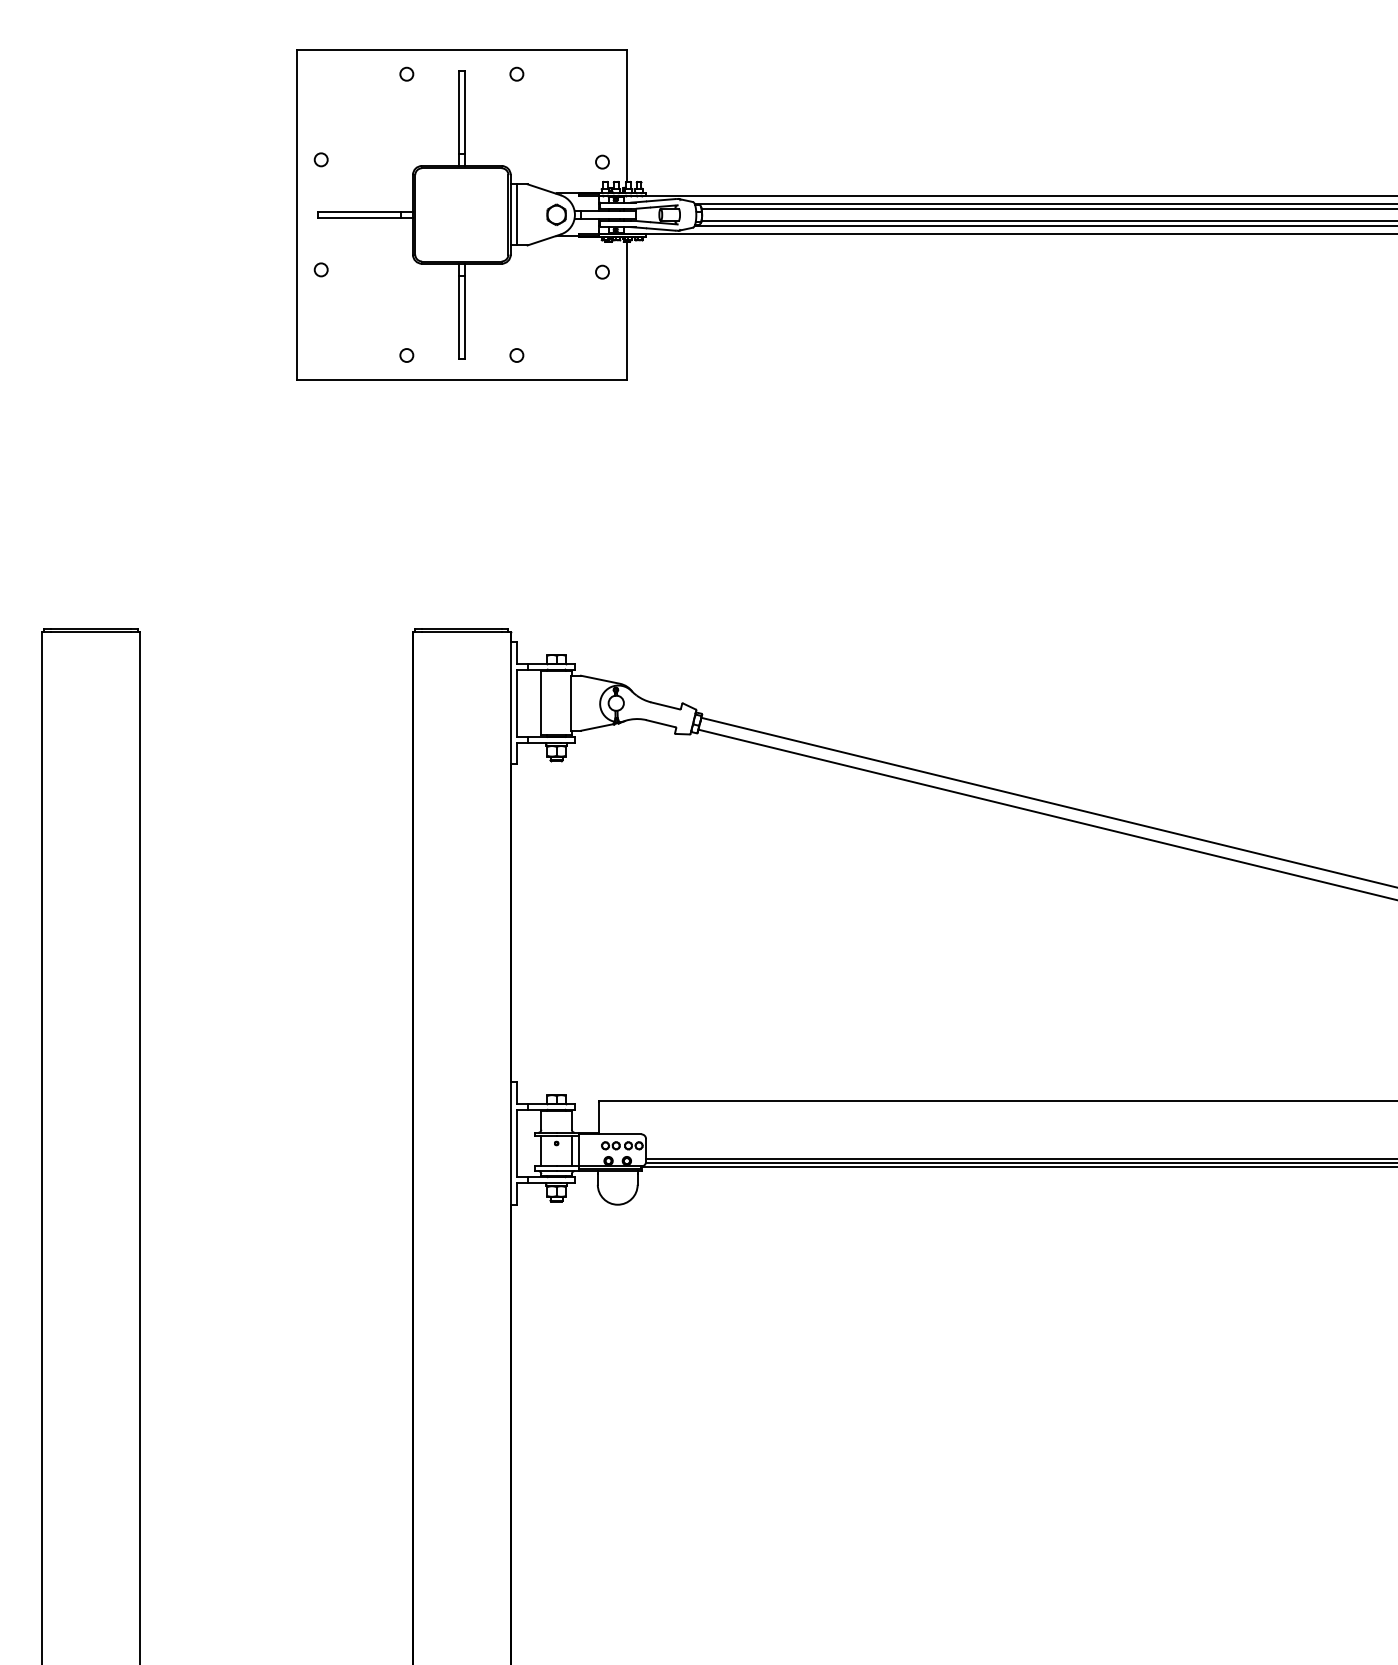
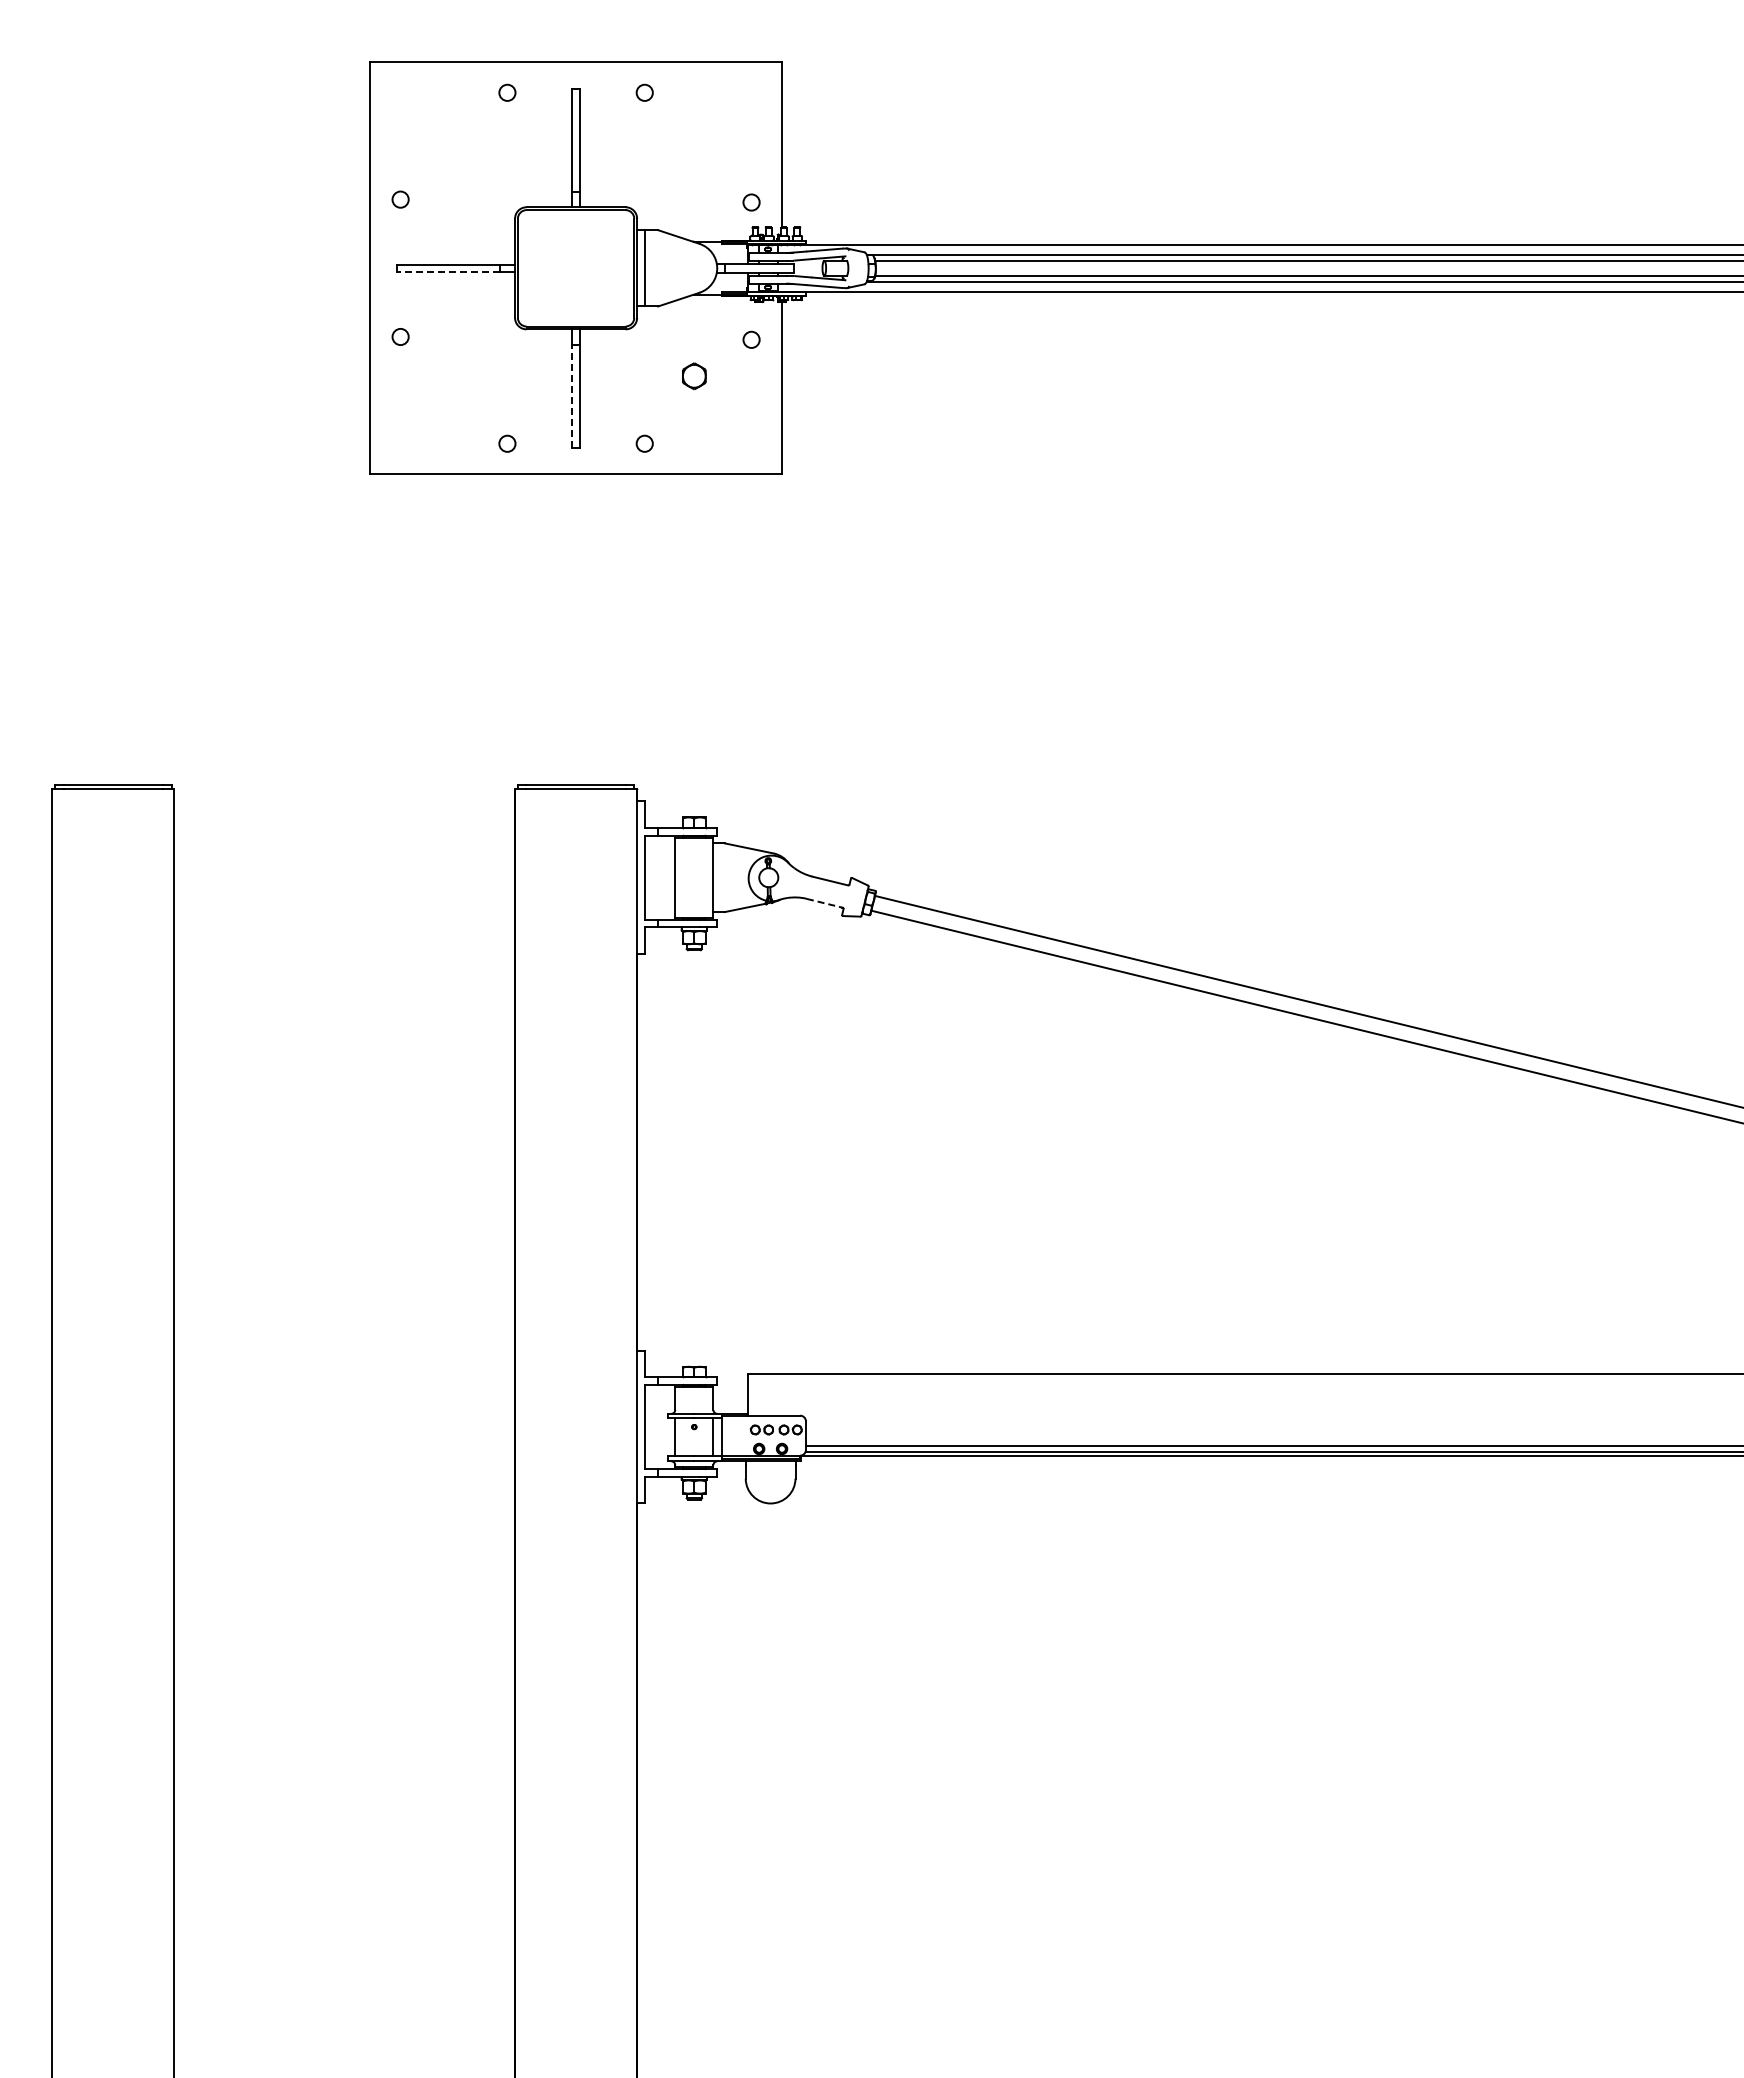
part: (556, 215) -> (694, 376), moved
line: (358, 218) -> (447, 272), solid -> dashed
line: (458, 316) -> (572, 395), solid -> dashed
line: (661, 723) -> (825, 903), solid -> dashed

